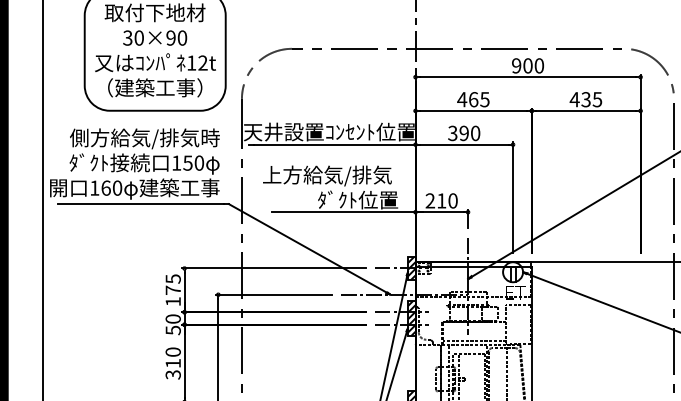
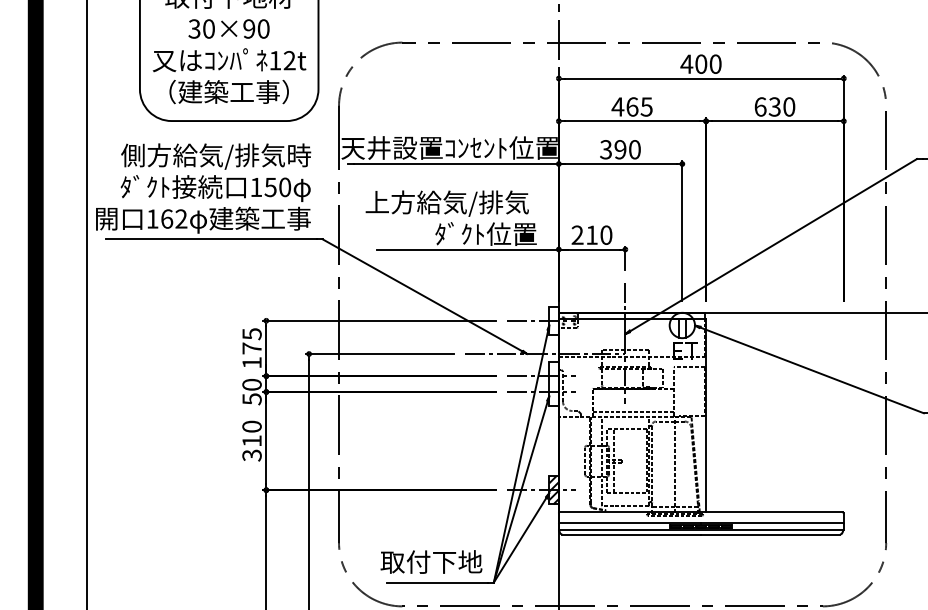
text: (516, 65) -> (686, 63), 900 -> 400
text: (585, 99) -> (774, 106), 435 -> 630
text: (117, 187) -> (181, 218), 160 -> 162
hatch: (411, 268) -> (553, 320), removed
hatch: (411, 318) -> (553, 383), removed

